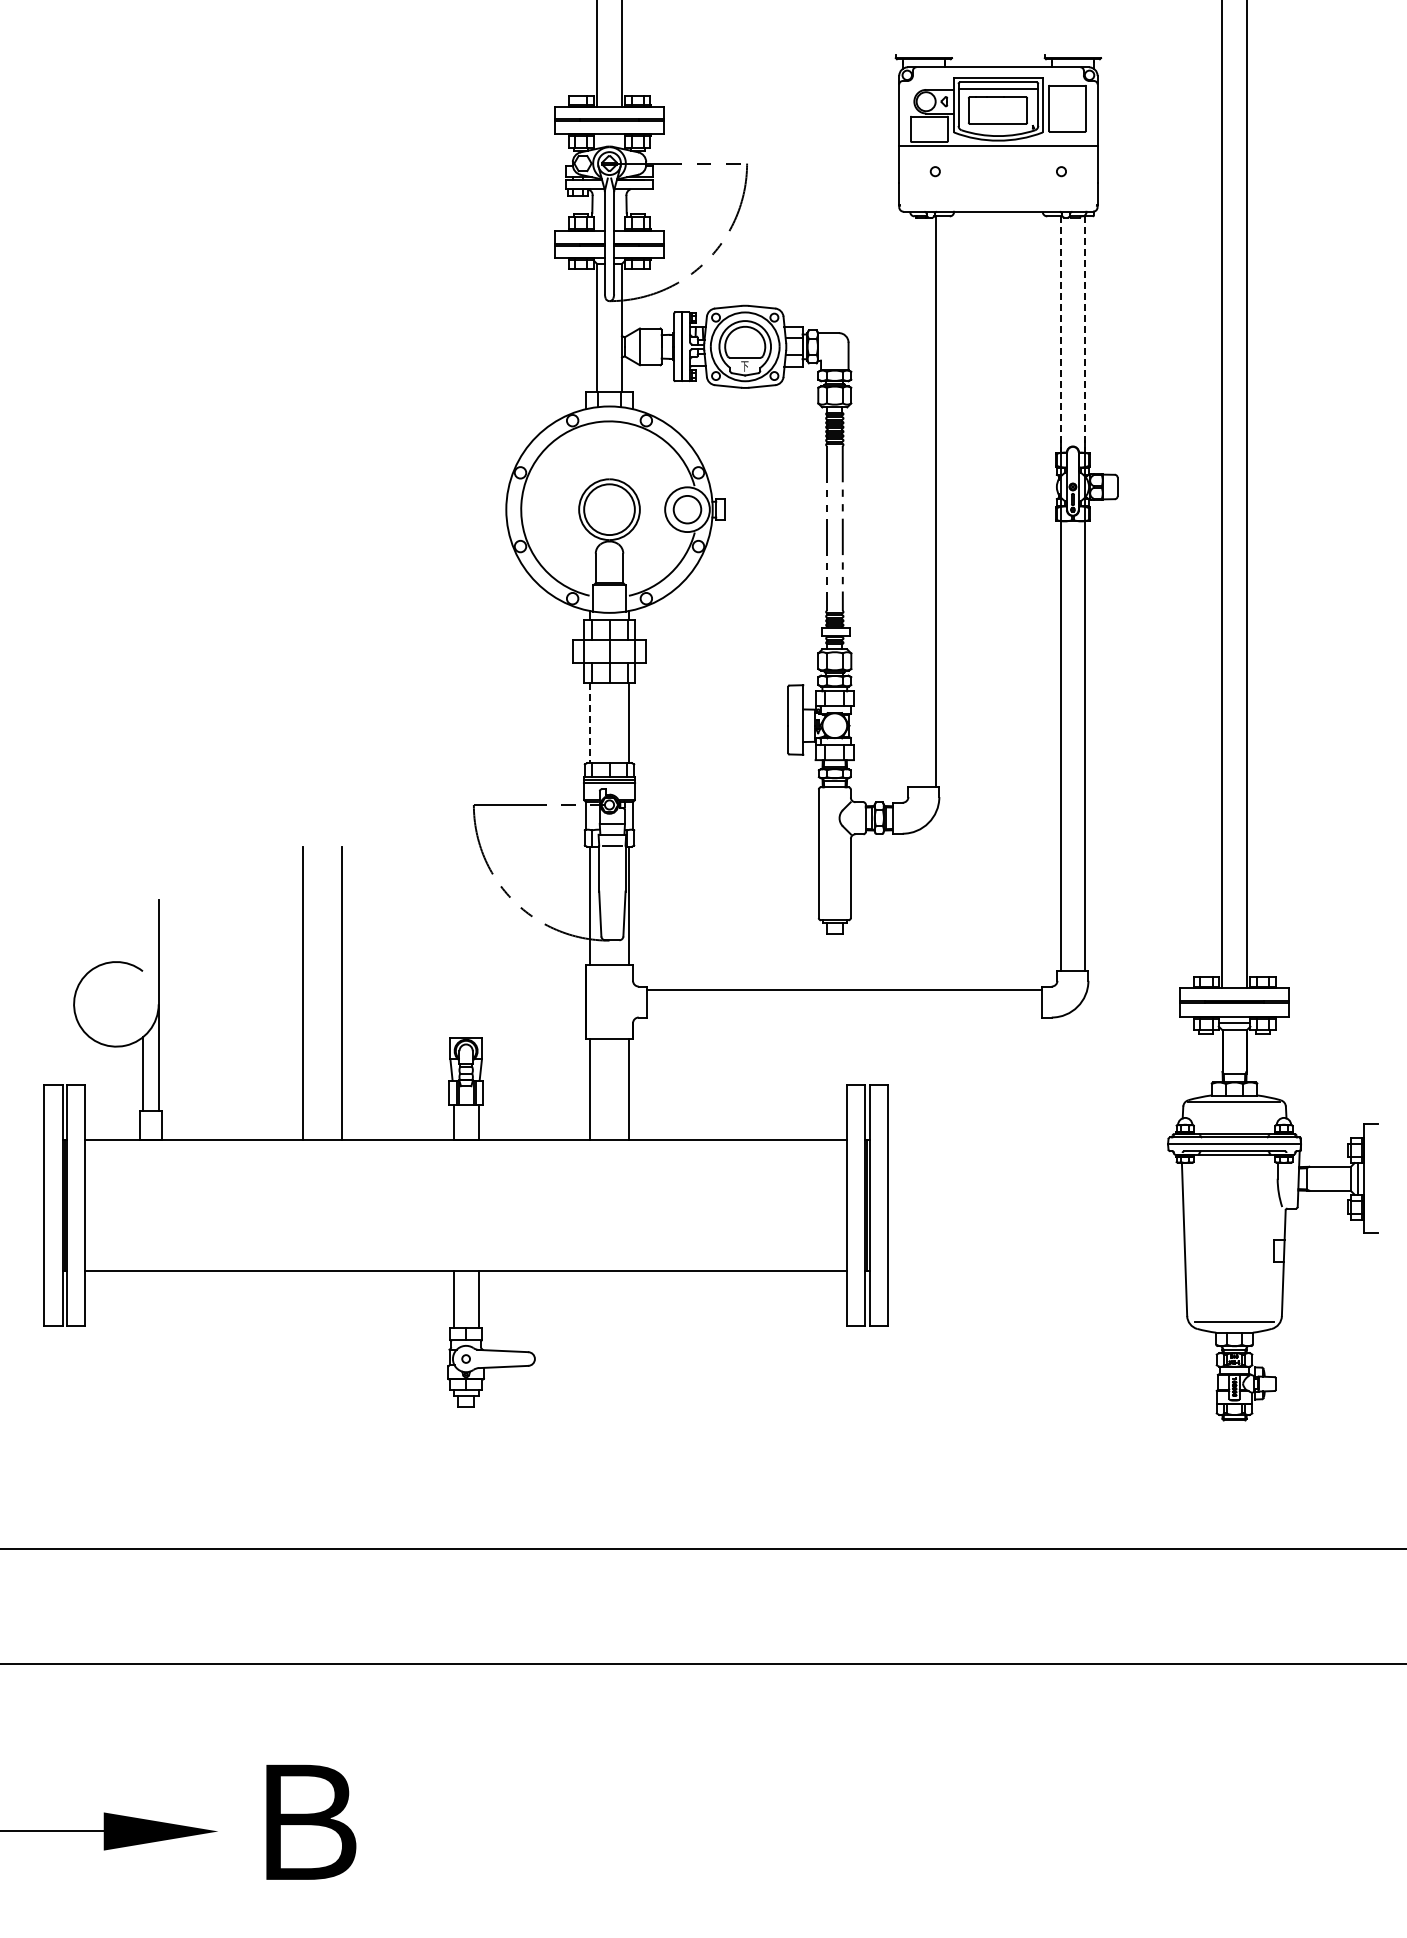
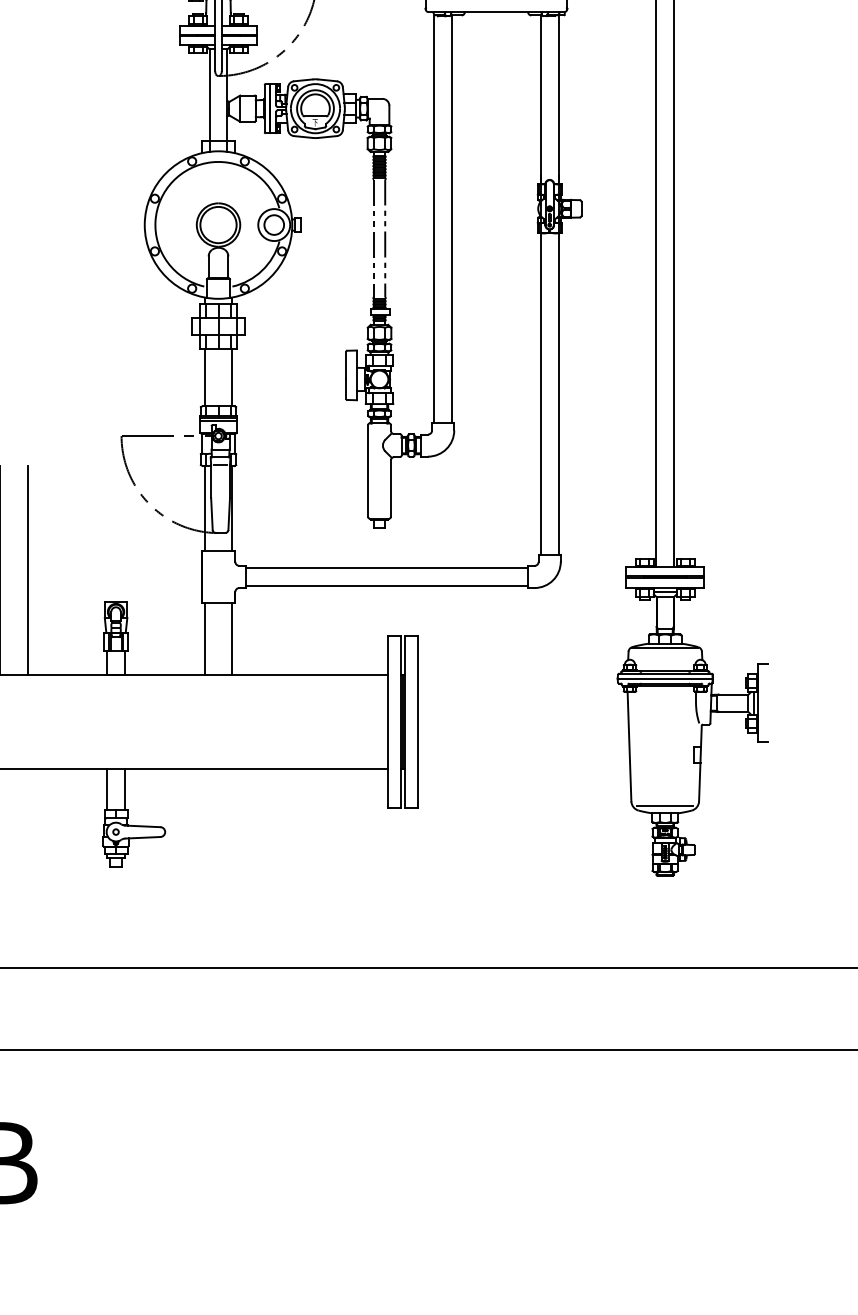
line: (1060, 334) -> (540, 99), dashed -> solid
line: (1085, 334) -> (558, 99), dashed -> solid
line: (911, 501) -> (434, 219), added
line: (590, 723) -> (204, 377), dashed -> solid
line: (844, 1014) -> (386, 585), added

